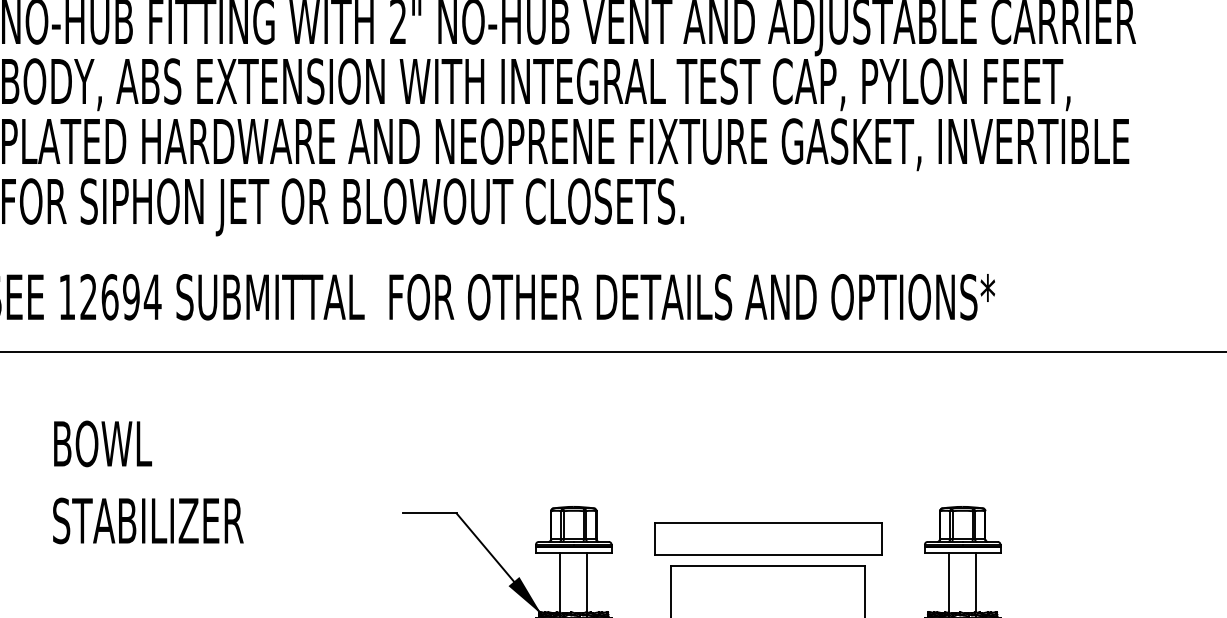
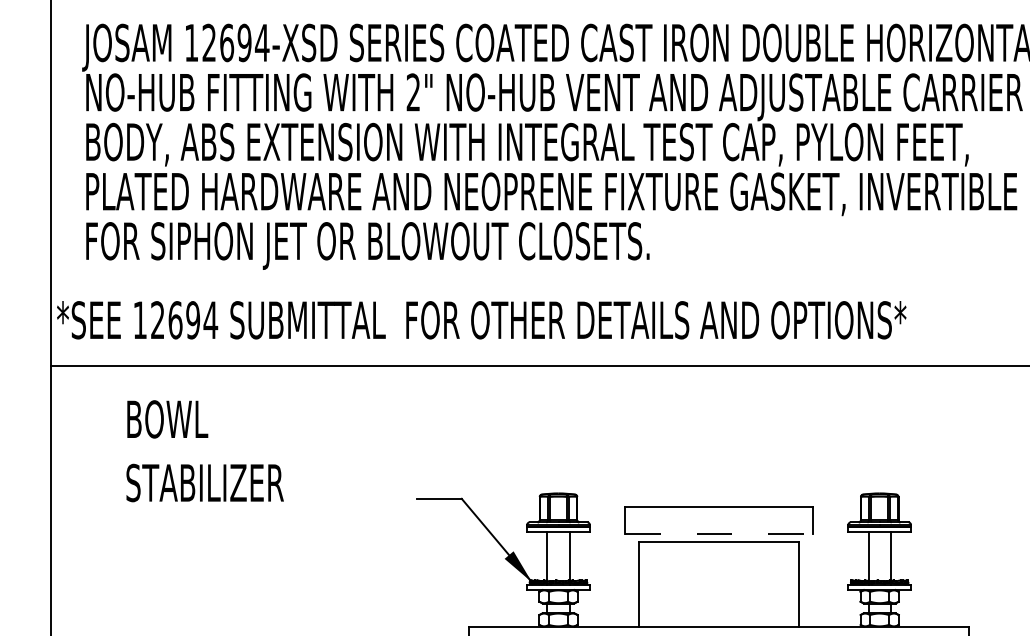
text: (147, 482) -> (204, 451), moved
line: (768, 555) -> (719, 533), solid -> dashed

